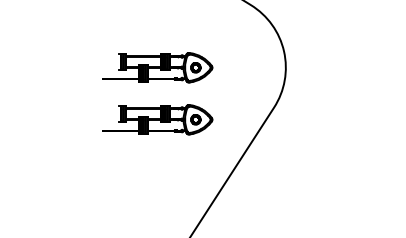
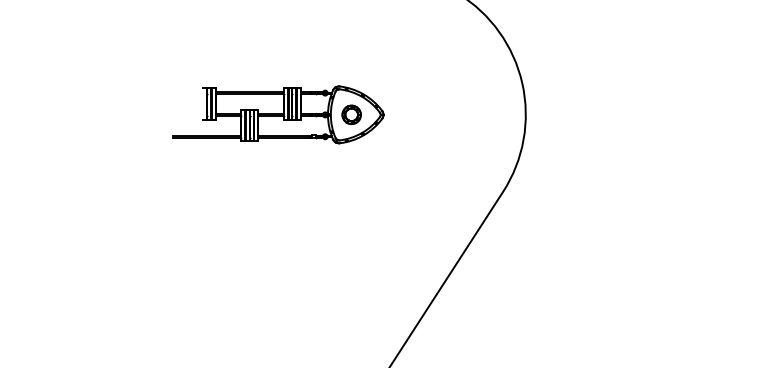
part: (157, 119) -> (277, 214), removed

